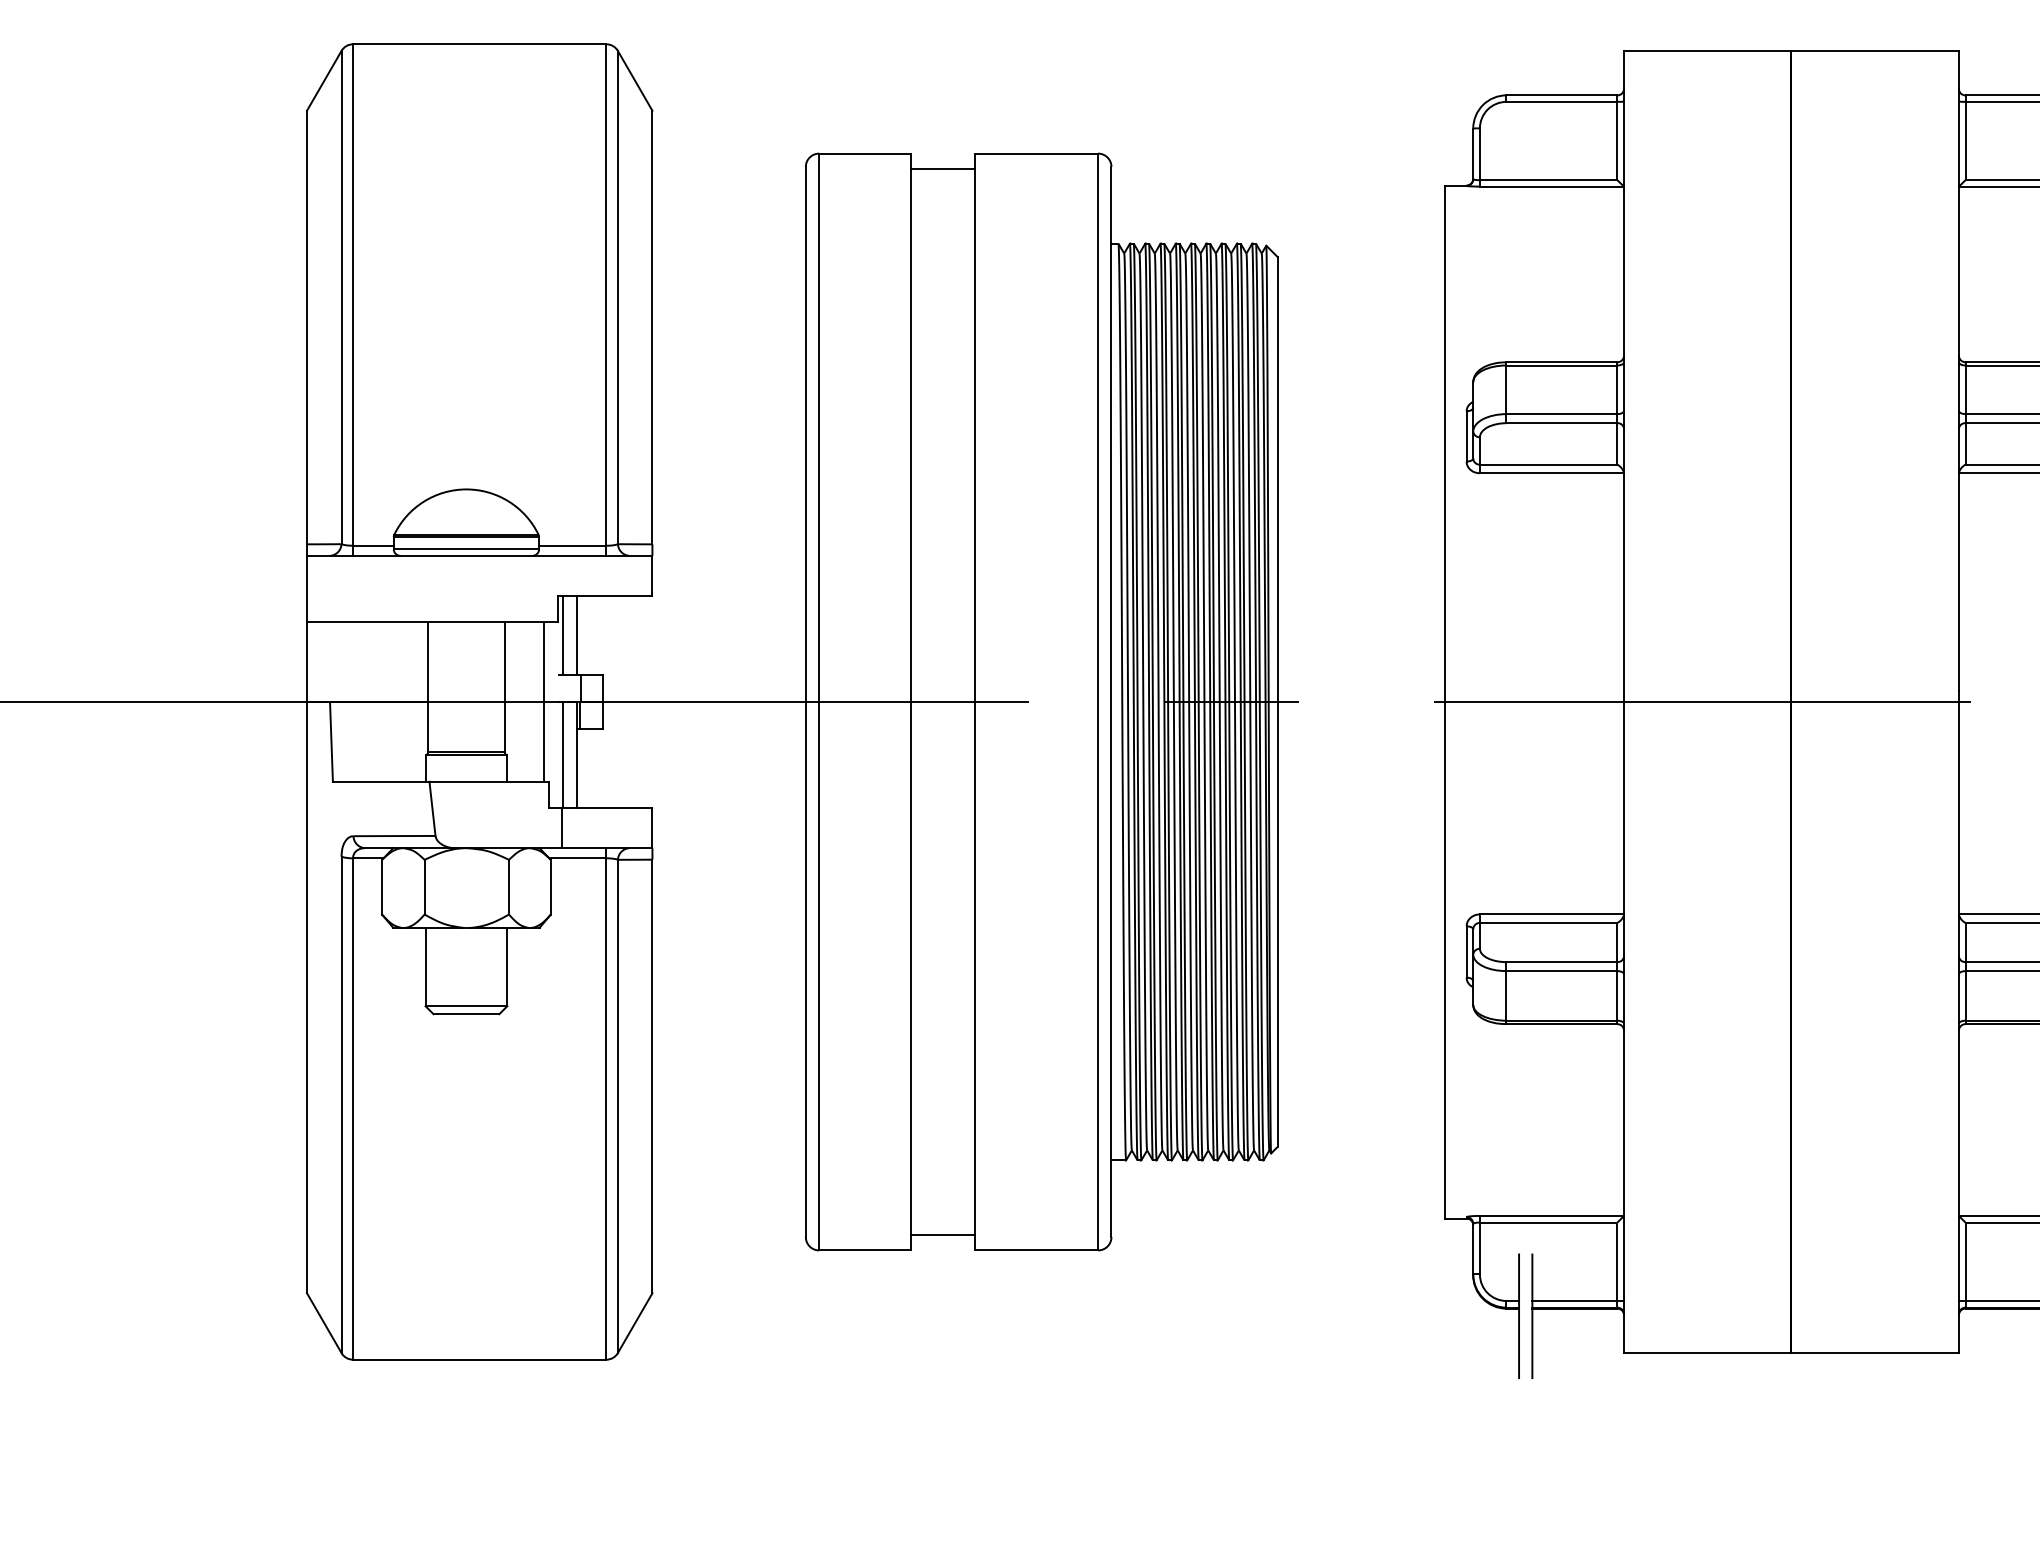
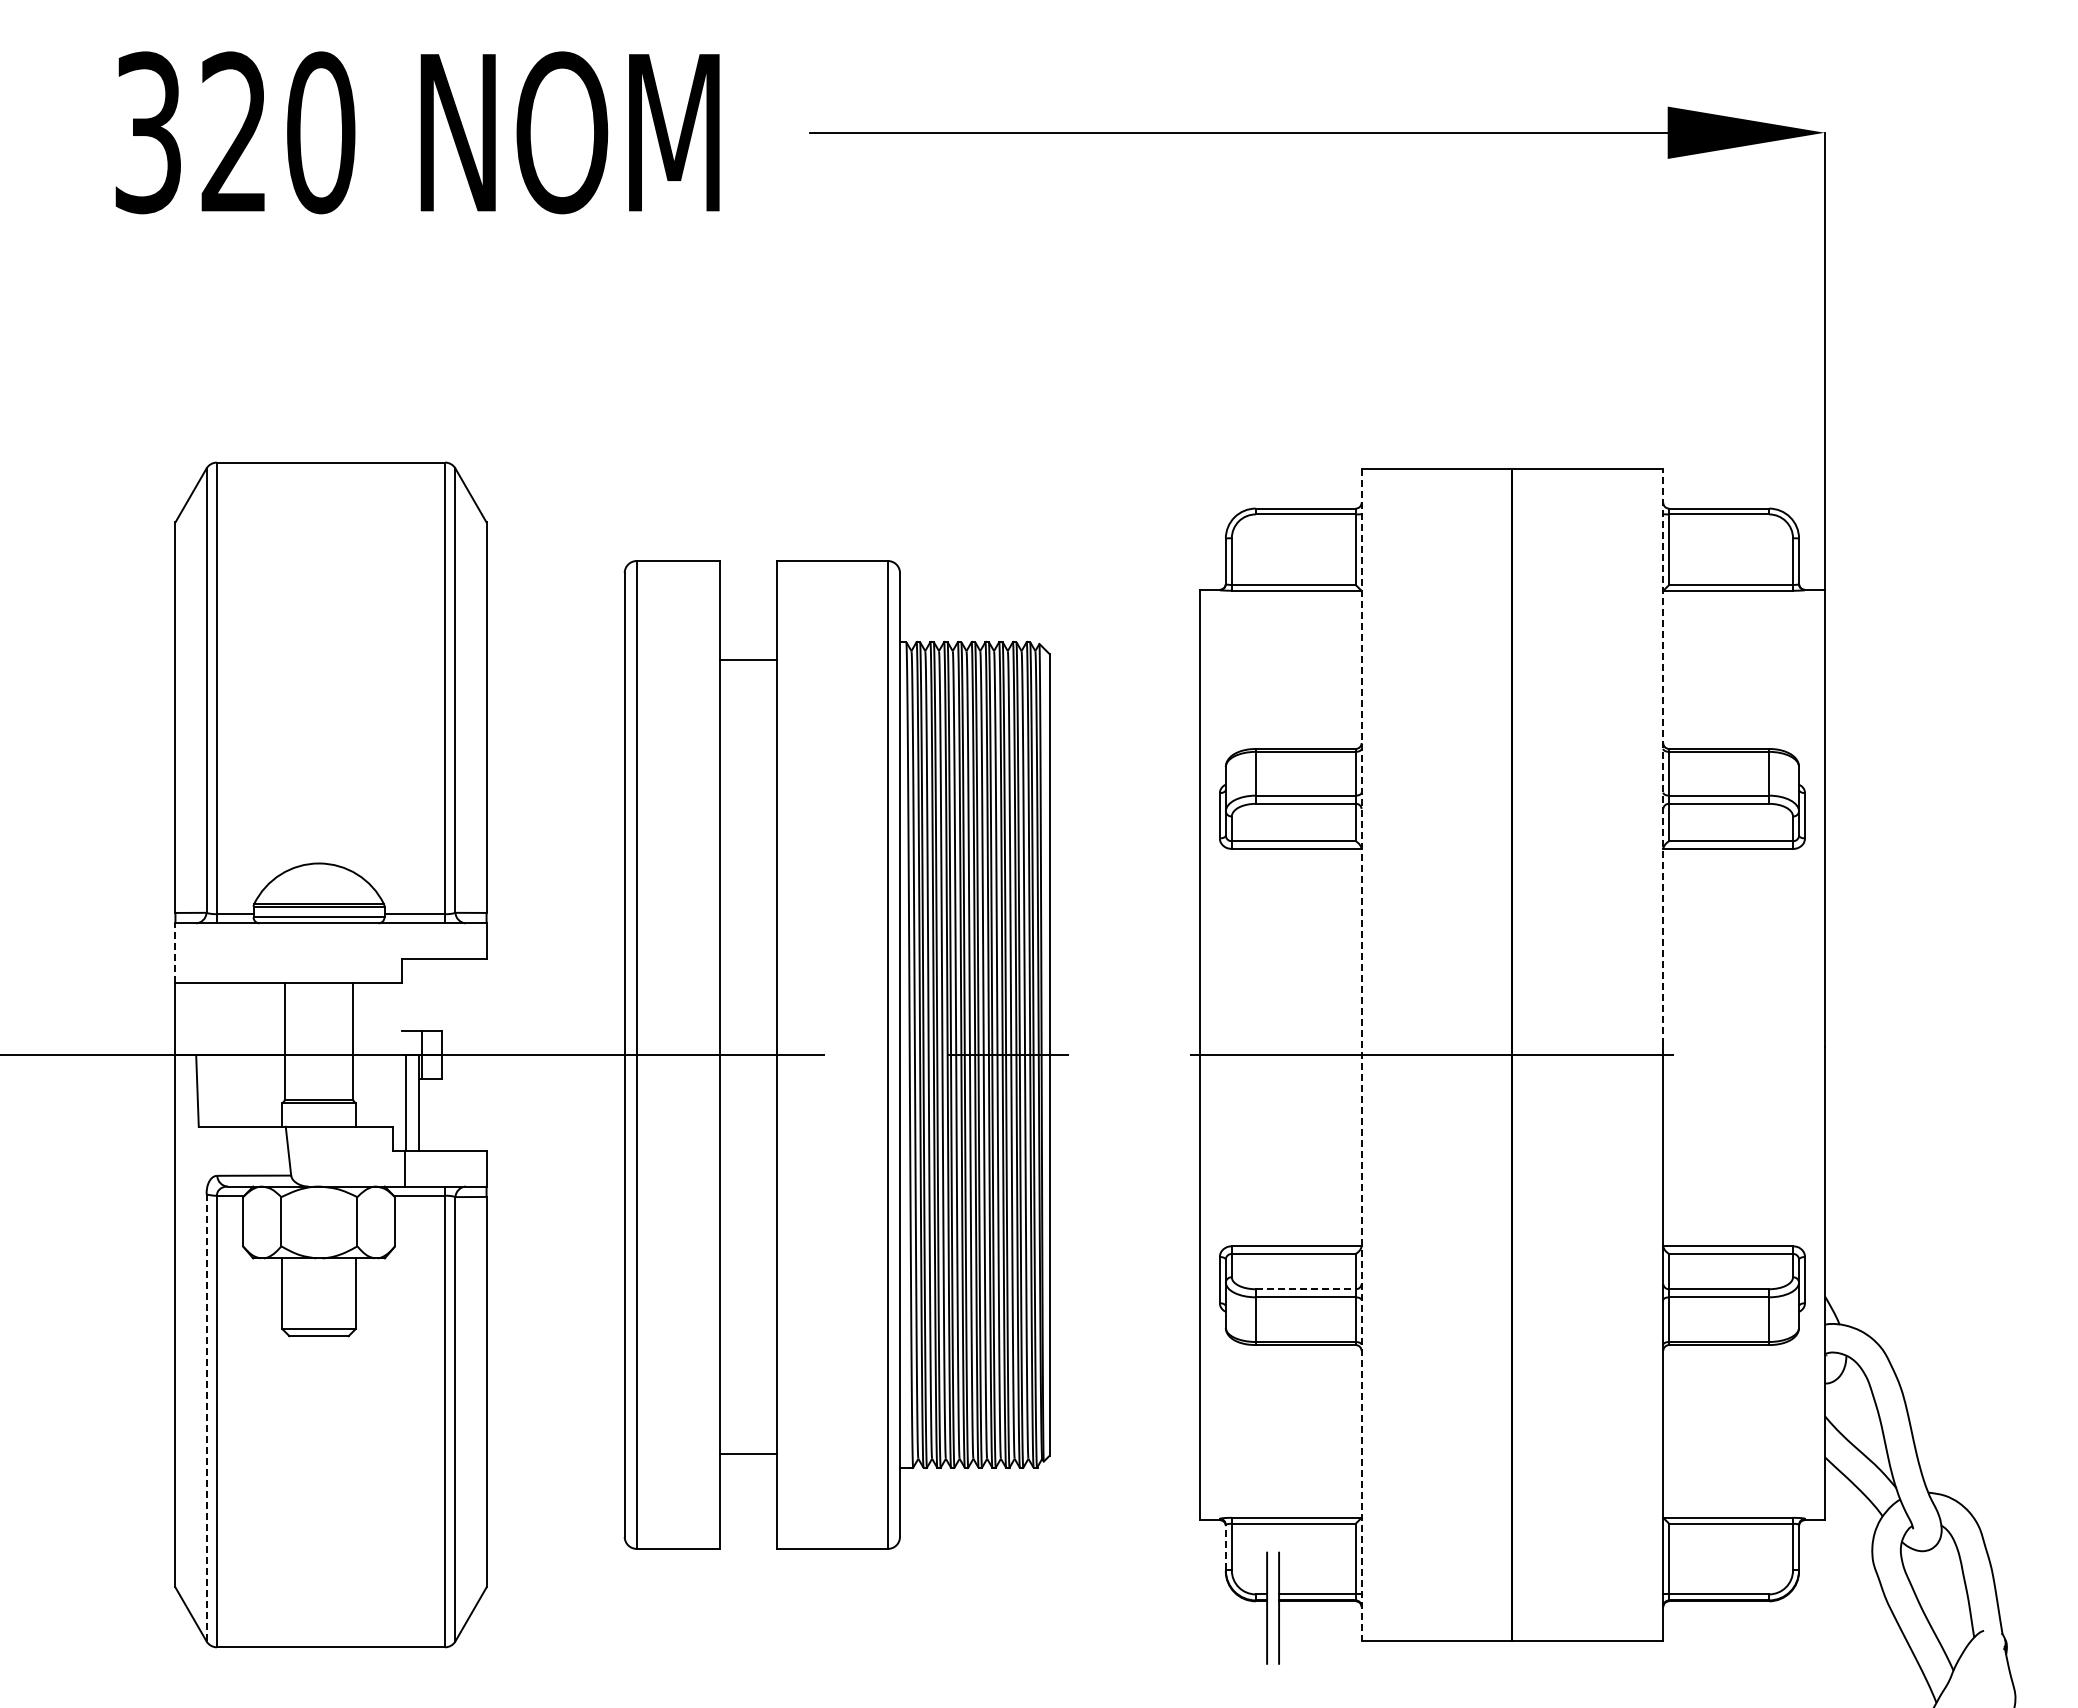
line: (942, 168) -> (747, 659), moved
line: (1959, 370) -> (1663, 756), solid -> dashed
line: (307, 589) -> (175, 953), solid -> dashed
line: (563, 635) -> (406, 995), removed
line: (576, 635) -> (418, 995), removed
line: (543, 701) -> (388, 1054), removed
line: (1623, 702) -> (1361, 1055), solid -> dashed
line: (1561, 962) -> (1305, 1289), solid -> dashed
line: (341, 1104) -> (206, 1417), solid -> dashed
line: (942, 1235) -> (747, 1454), moved
line: (1472, 1248) -> (1225, 1547), solid -> dashed

